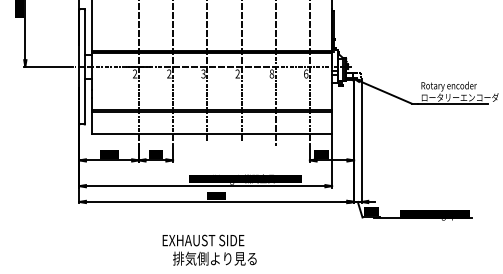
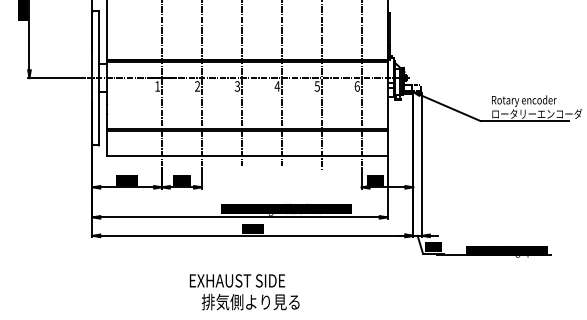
text: (135, 74) -> (157, 86), 2 -> 1
text: (237, 74) -> (277, 86), 2 -> 4
text: (271, 74) -> (316, 86), 8 -> 5

